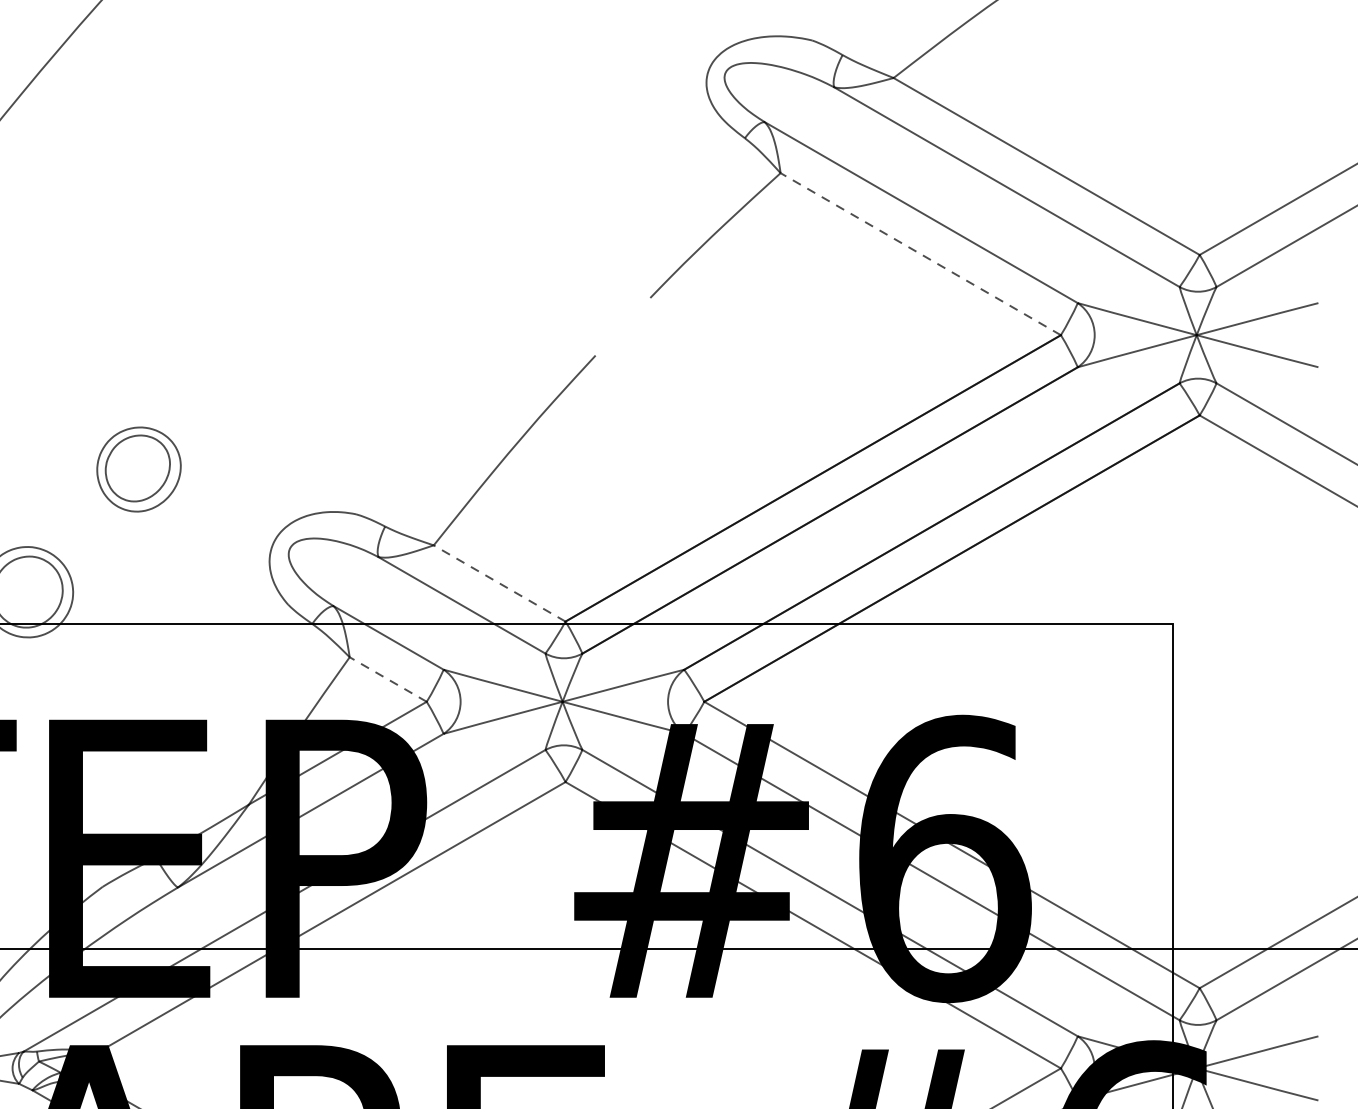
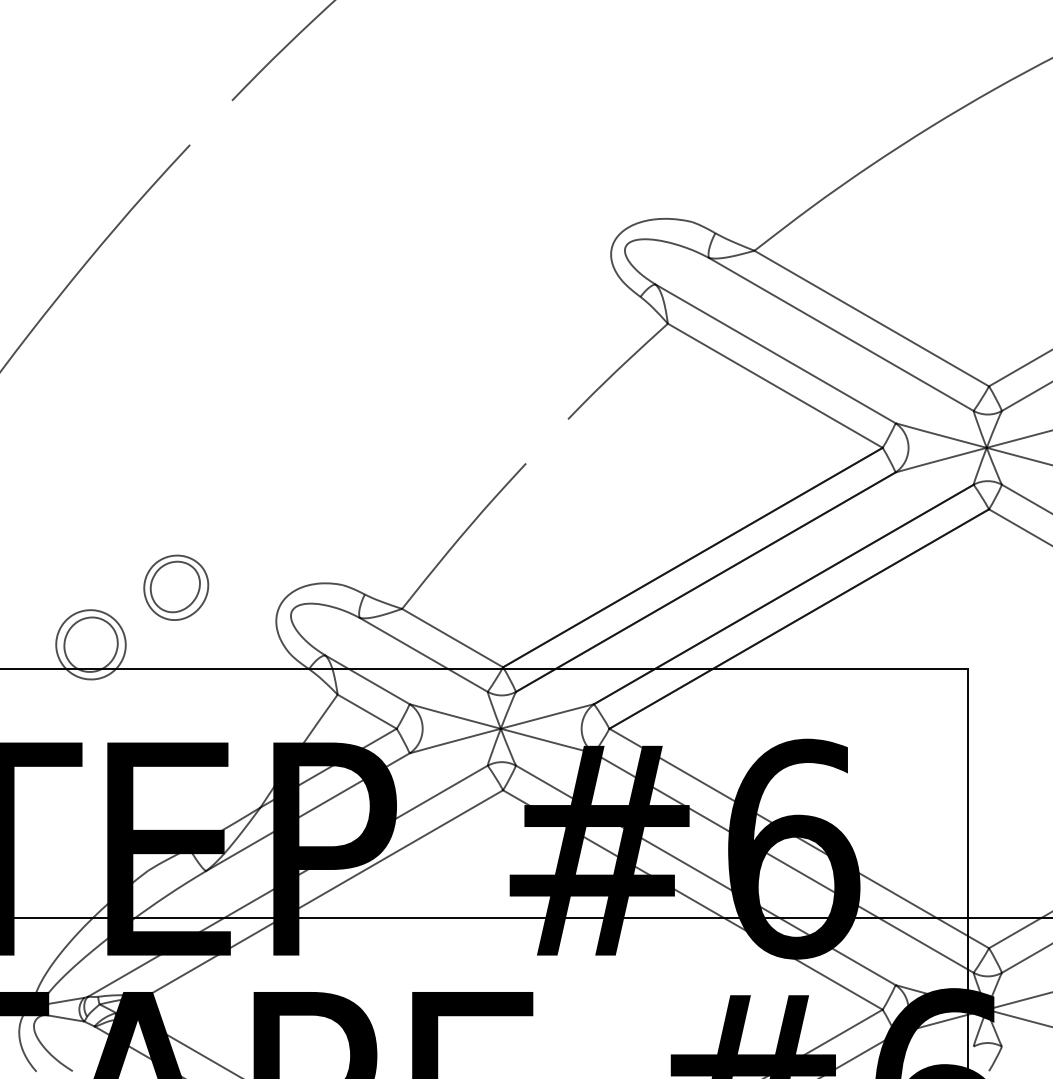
line: (919, 253) -> (774, 385), dashed -> solid
part: (139, 469) -> (176, 587), moved
line: (499, 582) -> (452, 637), dashed -> solid
line: (387, 679) -> (366, 711), dashed -> solid

